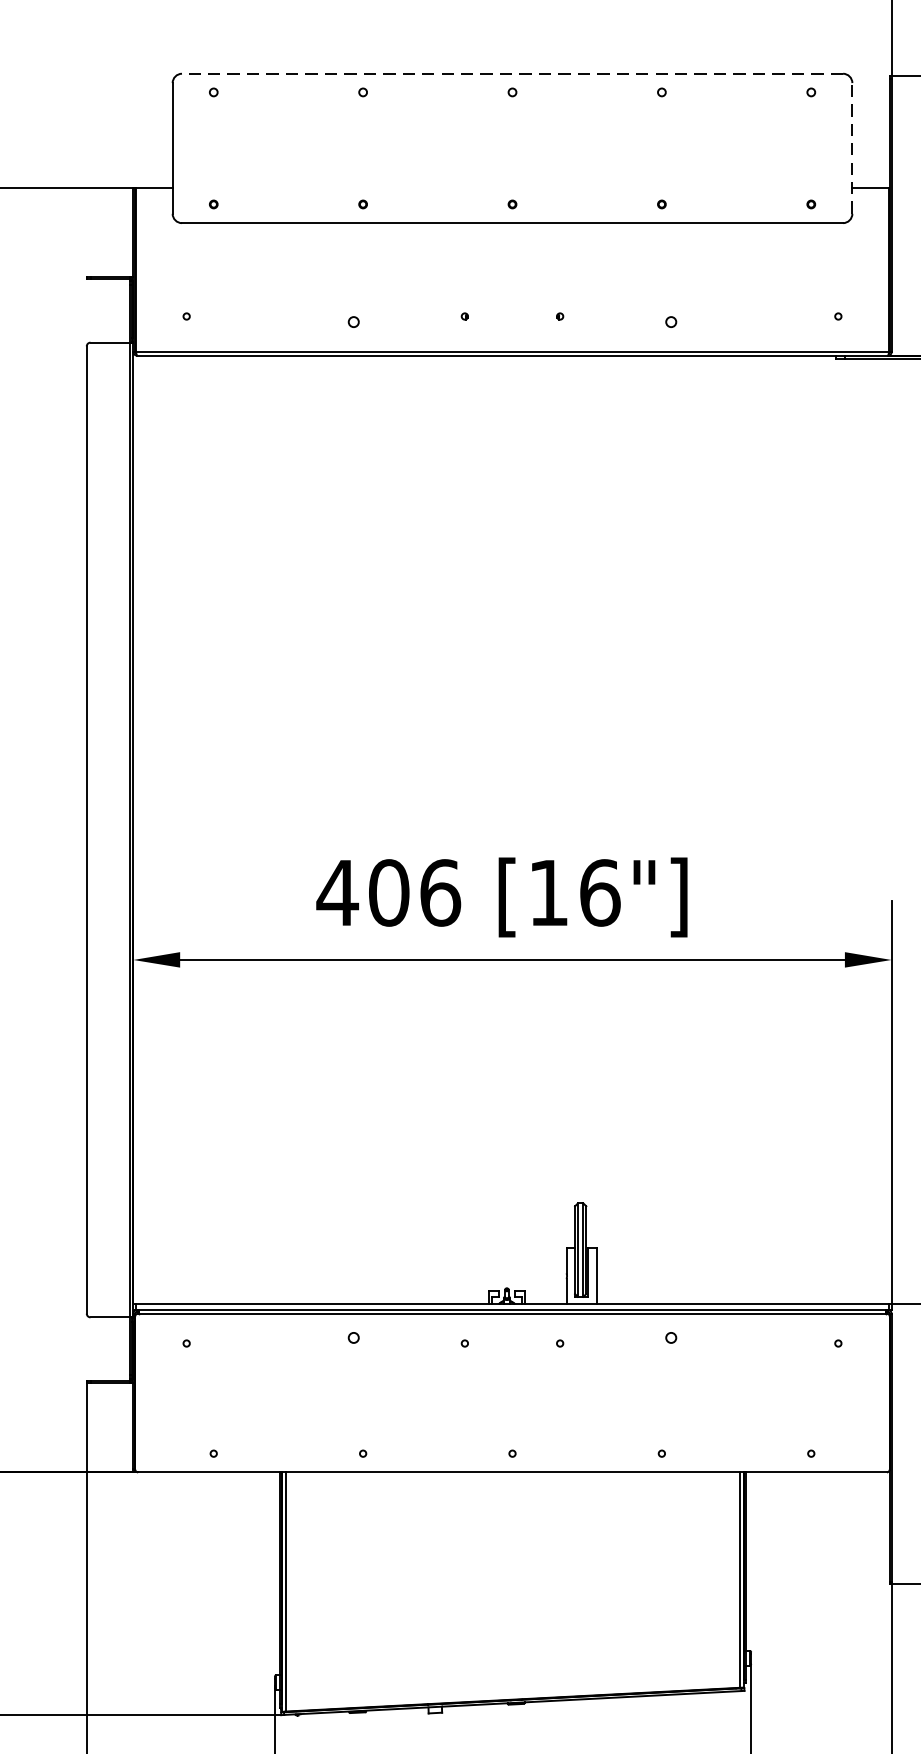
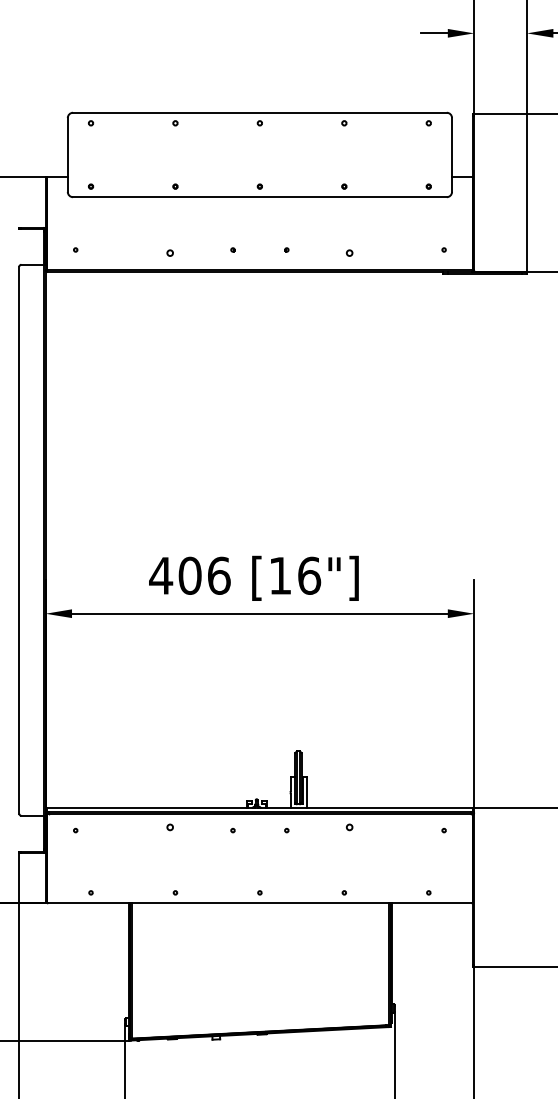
line: (511, 73) -> (259, 112), dashed -> solid
line: (853, 147) -> (452, 154), dashed -> solid

